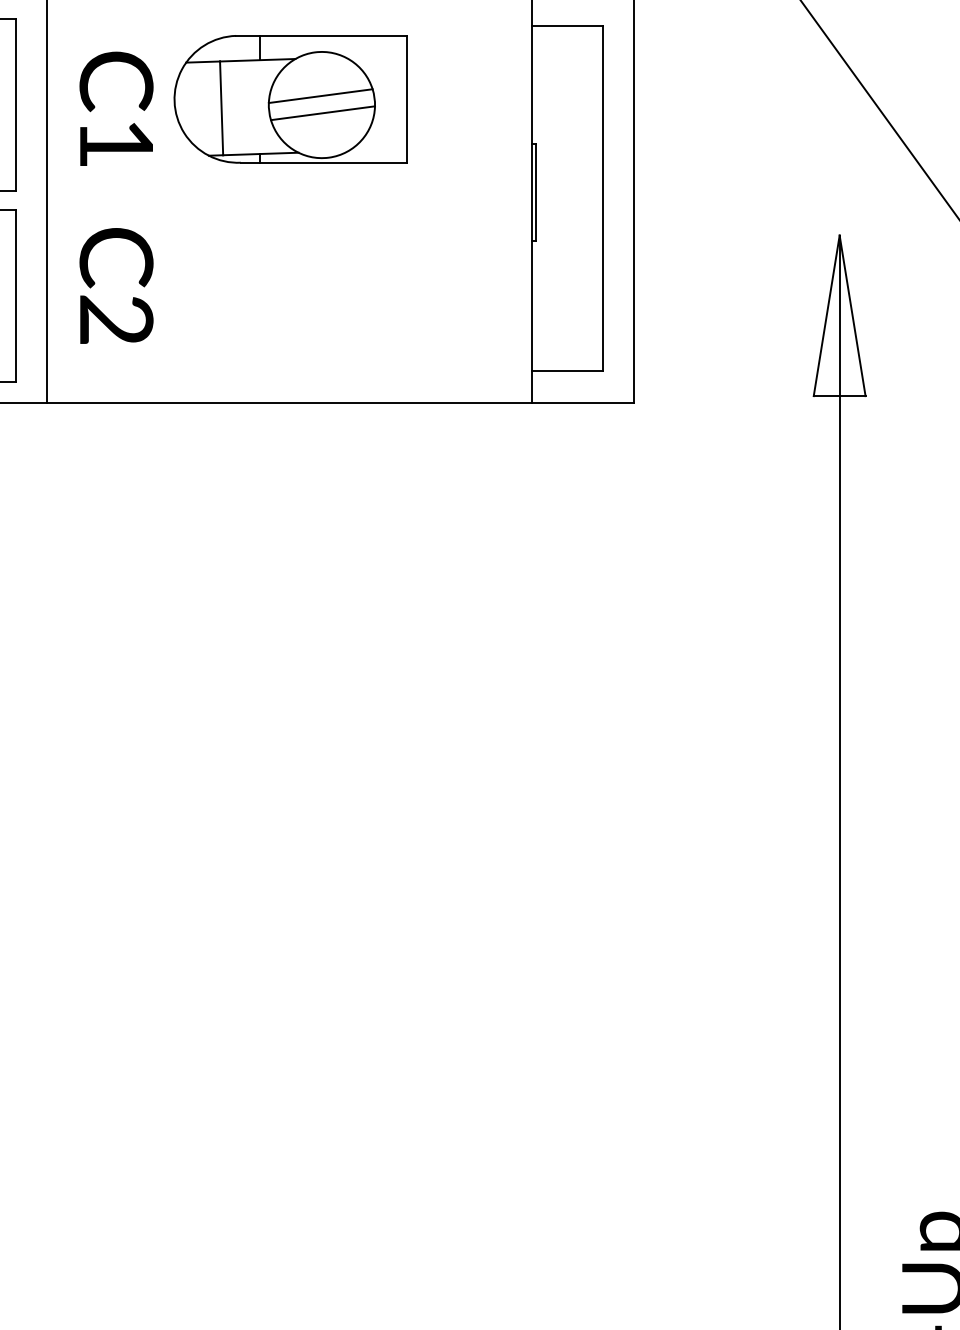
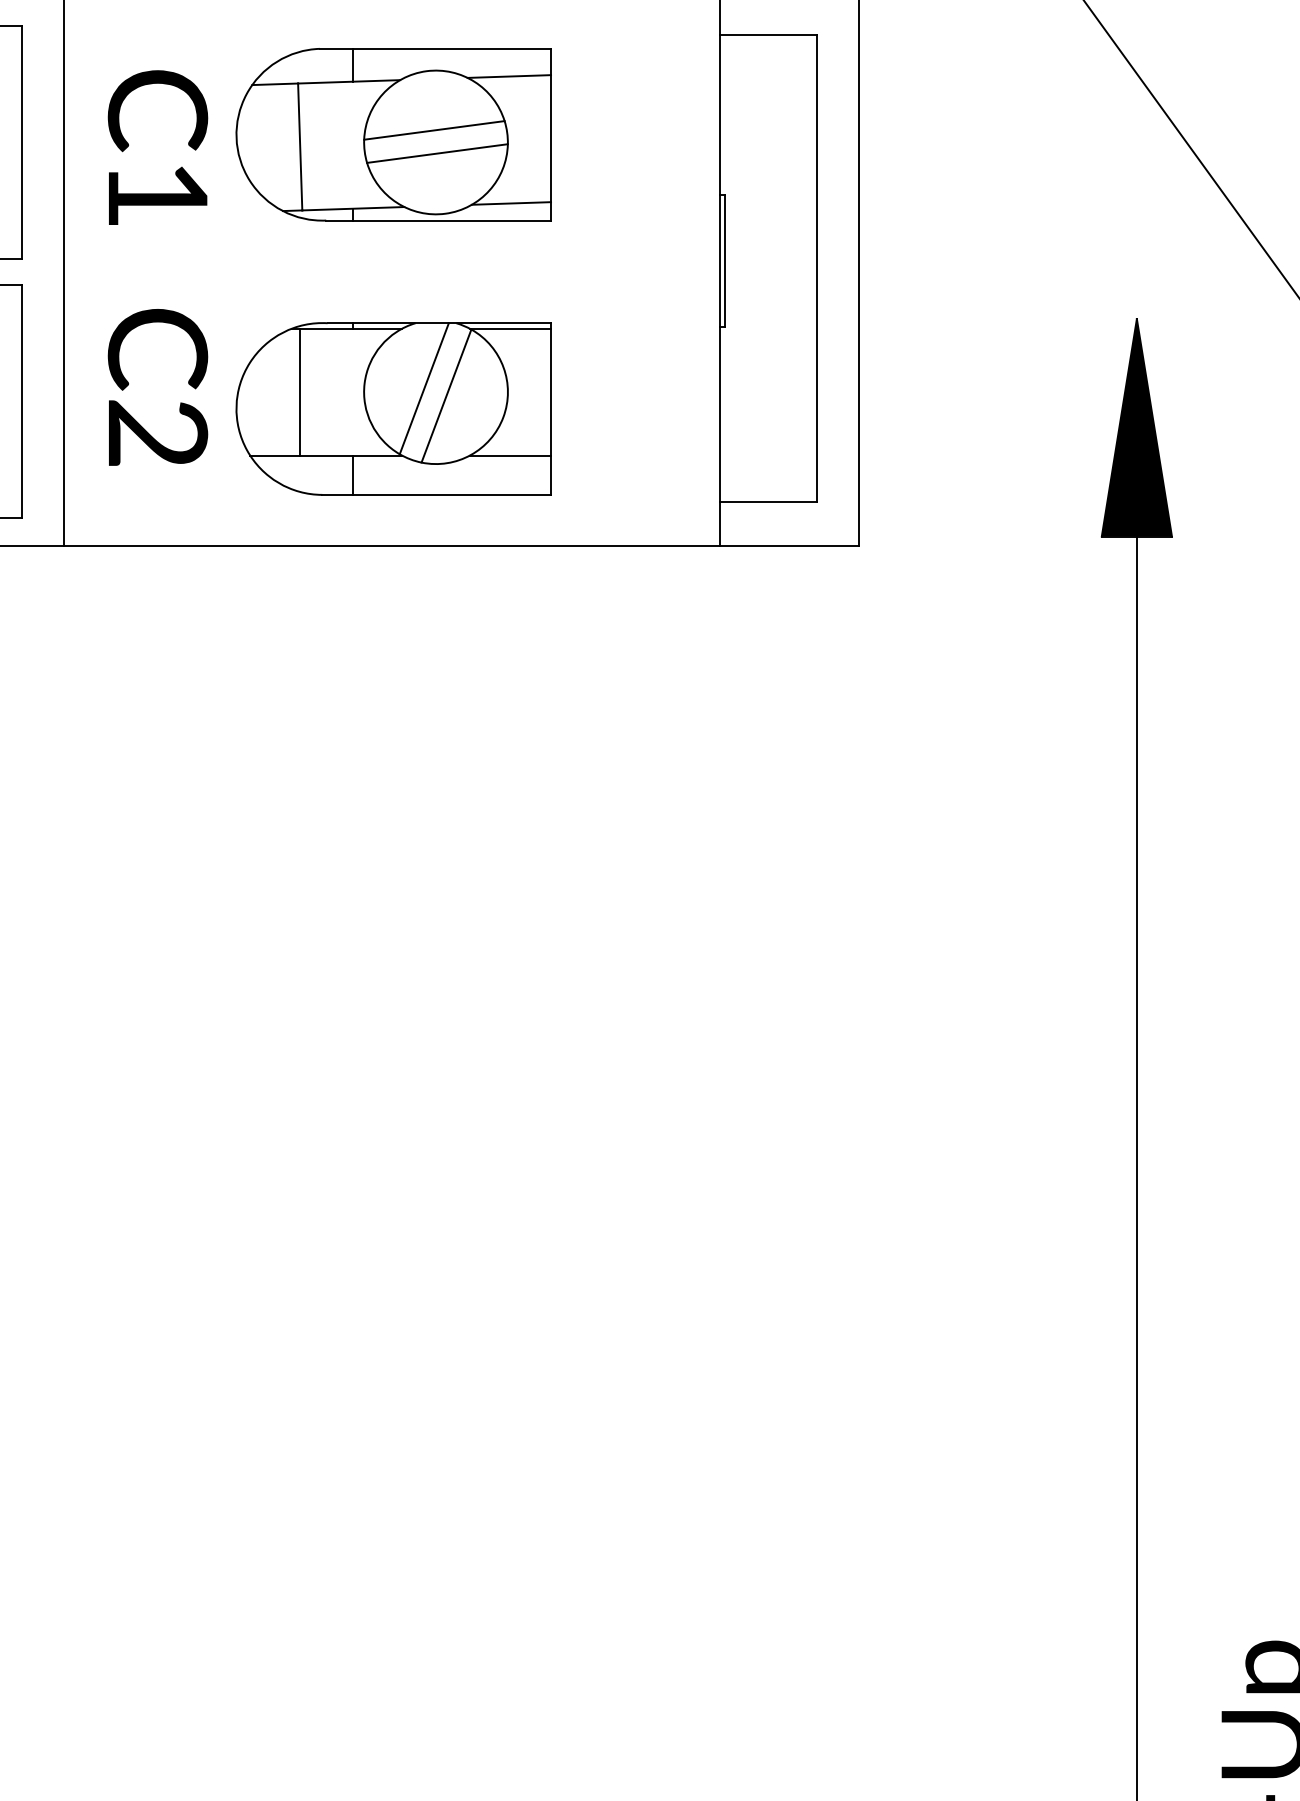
line: (376, 56) -> (509, 76), added
line: (377, 150) -> (511, 203), added
part: (290, 301) -> (393, 408), added
fill: (839, 315) -> (1136, 427), added

